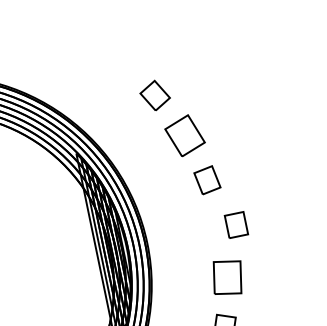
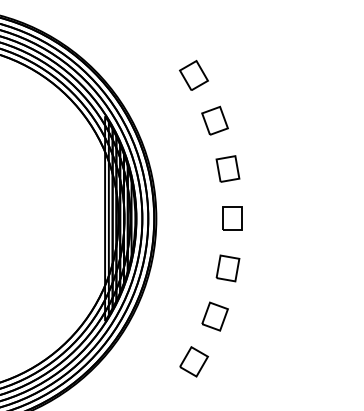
part: (184, 135) -> (214, 120), size x0.71
part: (236, 224) -> (232, 218), moved
part: (227, 277) -> (227, 268), size x0.71

